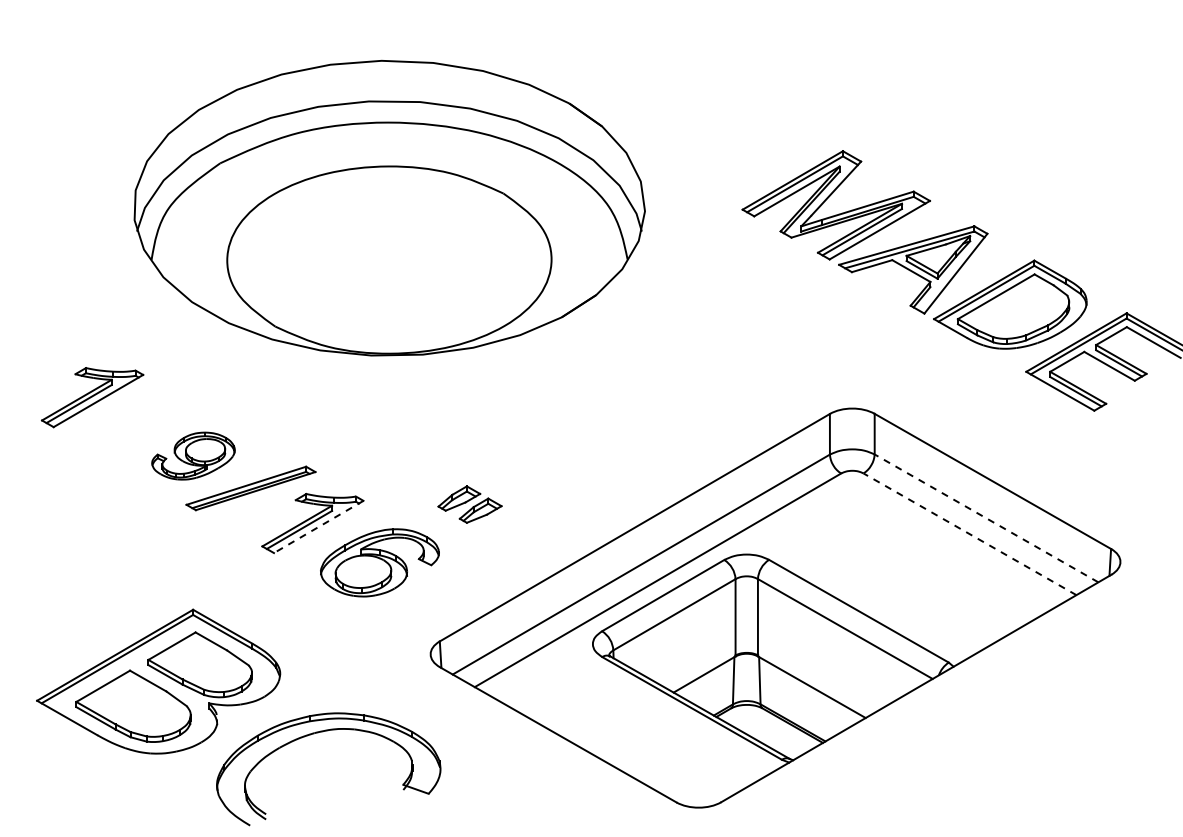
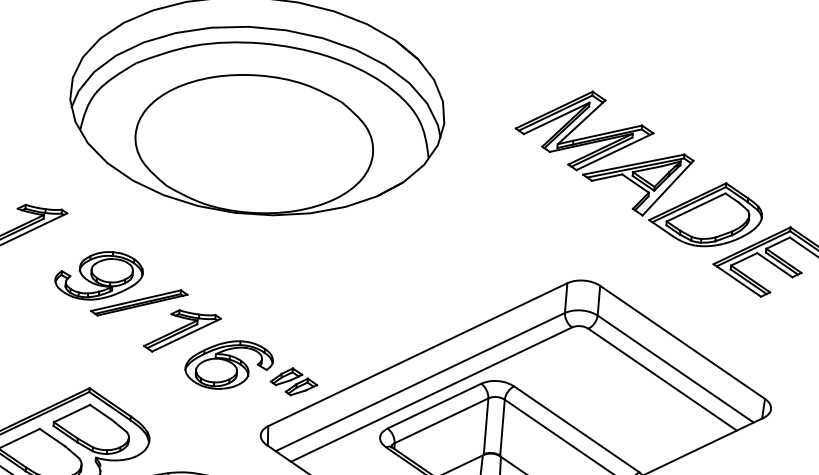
part: (193, 455) -> (99, 275), size x1.43
part: (469, 504) -> (293, 381), moved
line: (986, 518) -> (675, 369), dashed -> solid
line: (318, 526) -> (186, 334), dashed -> solid
line: (970, 534) -> (662, 379), dashed -> solid

